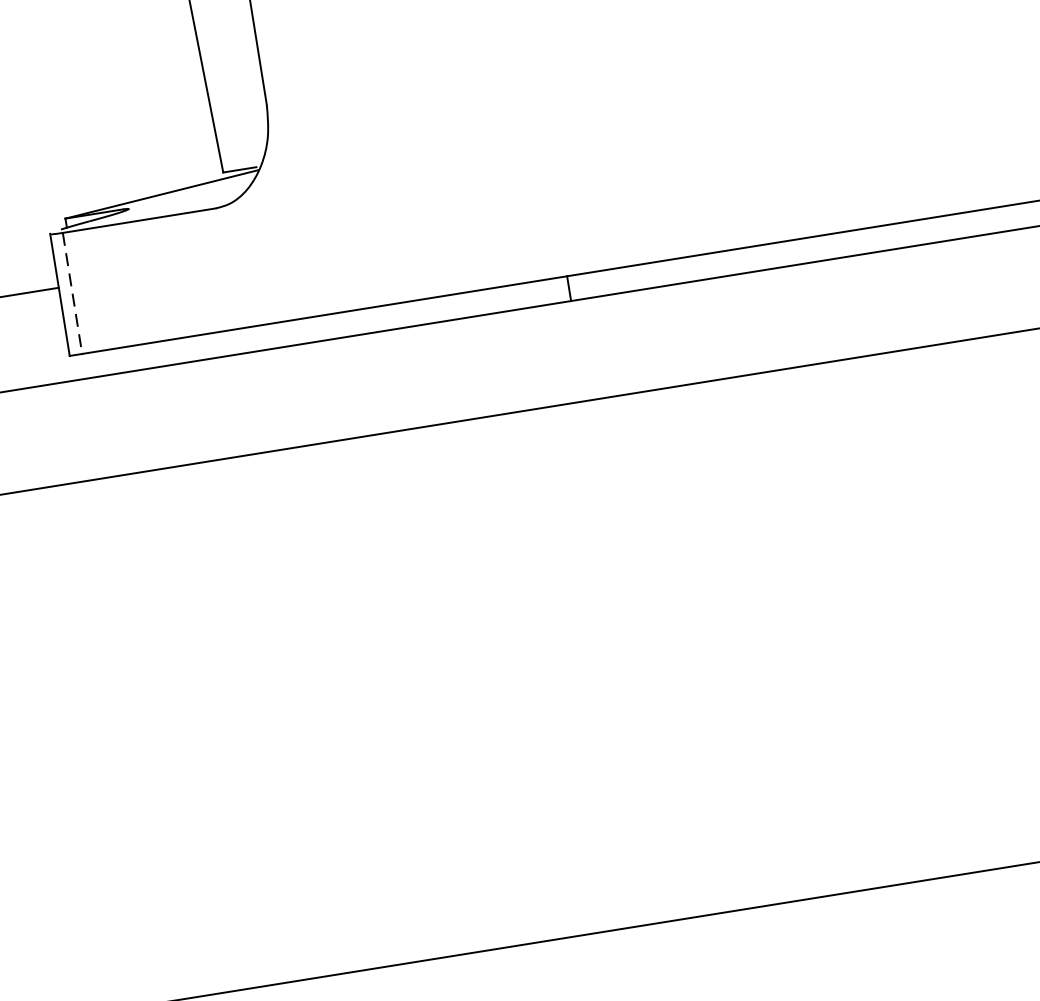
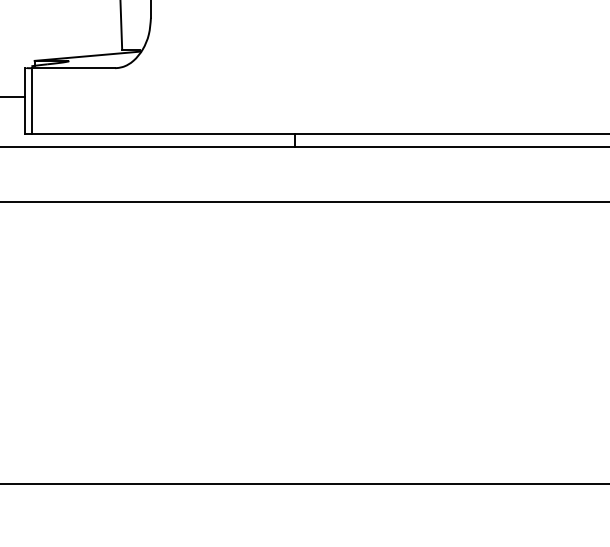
line: (73, 294) -> (32, 101), dashed -> solid

